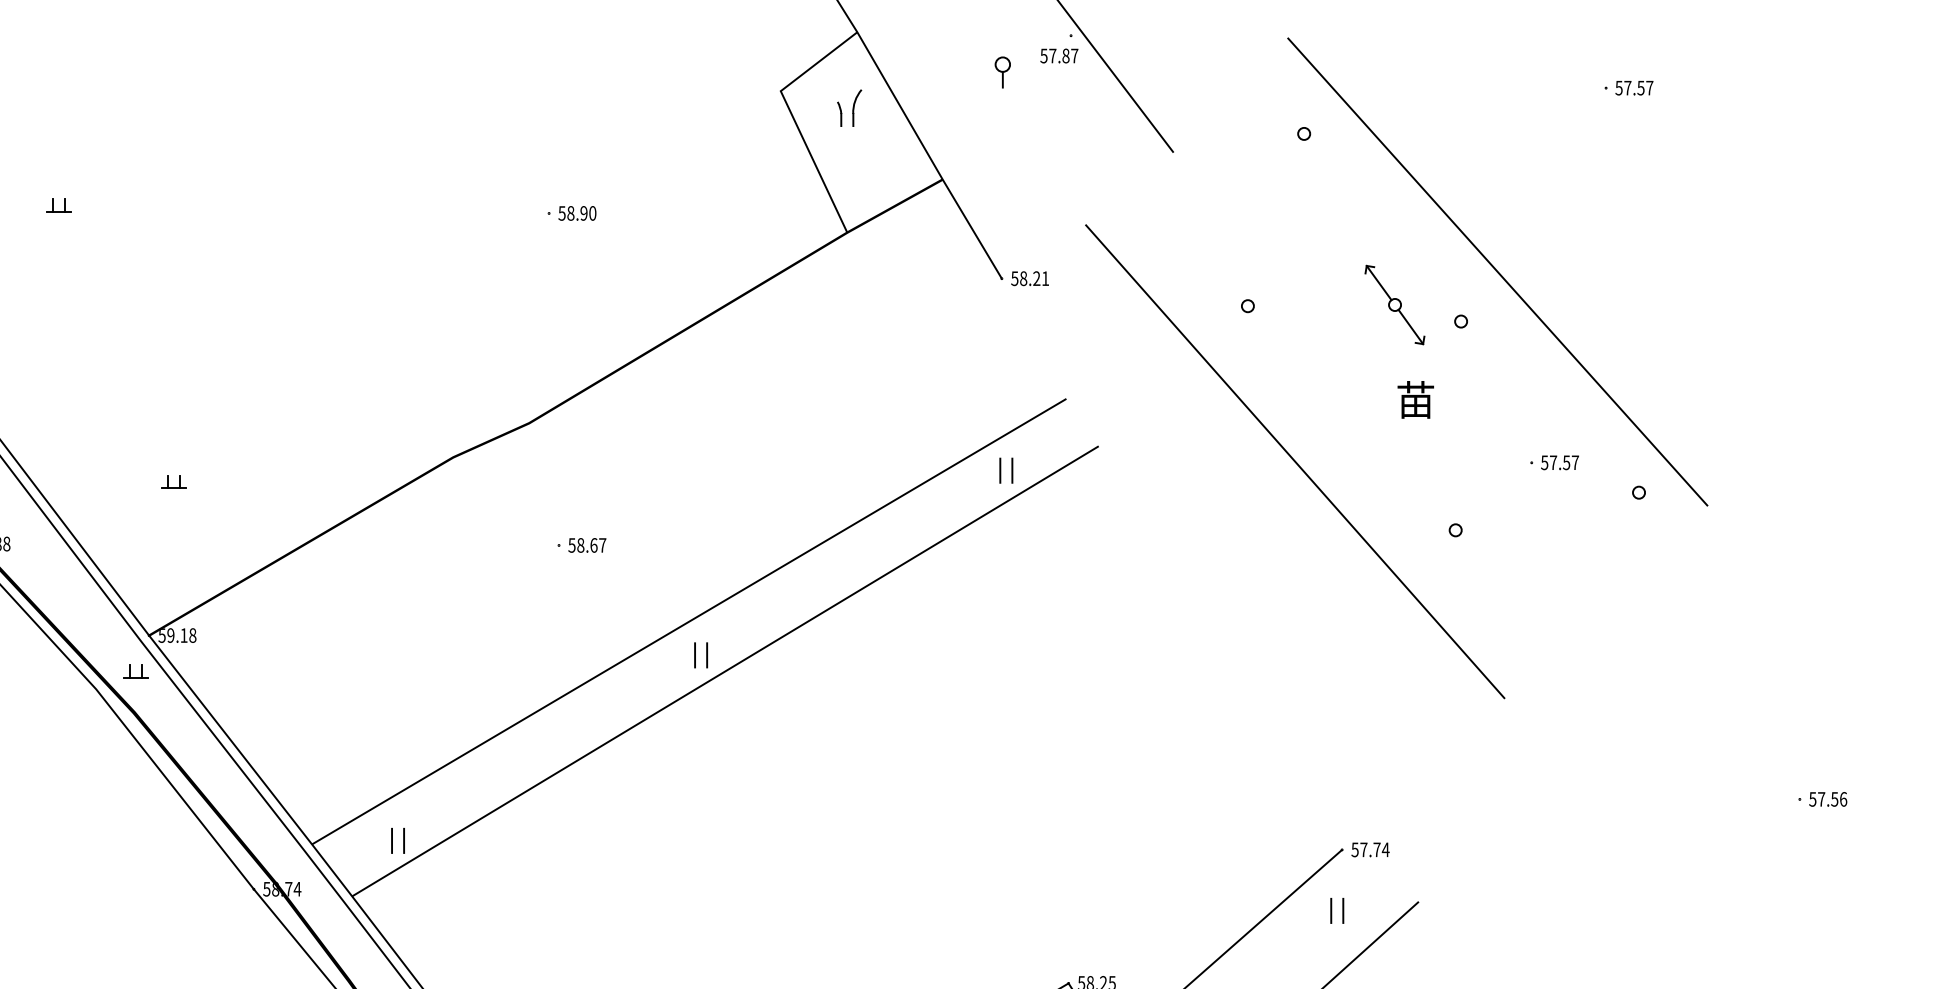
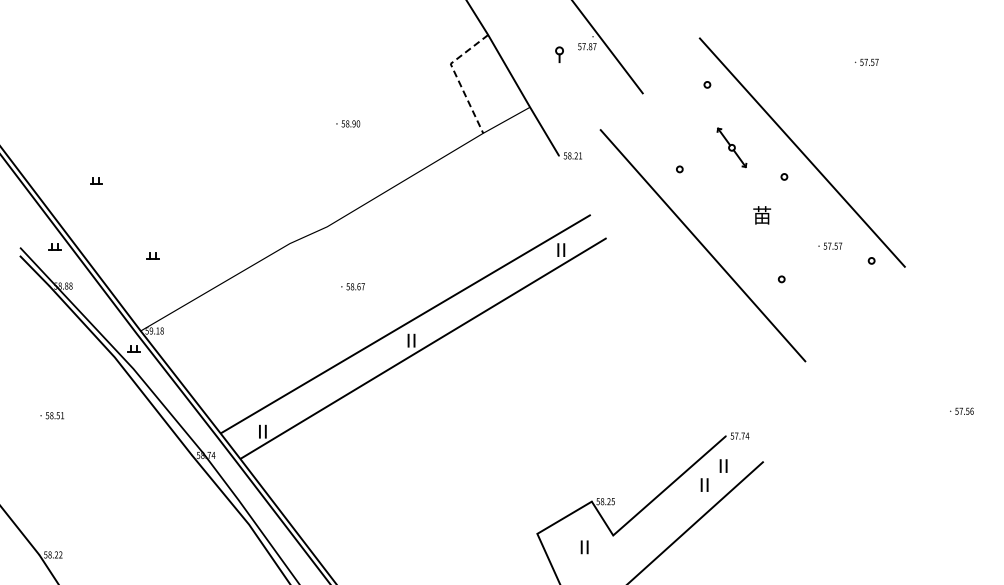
part: (849, 106) -> (484, 71), removed
line: (792, 116) -> (456, 76), solid -> dashed
part: (58, 204) -> (96, 180), moved
part: (1394, 304) -> (731, 147), moved
part: (1298, 948) -> (704, 484), added

